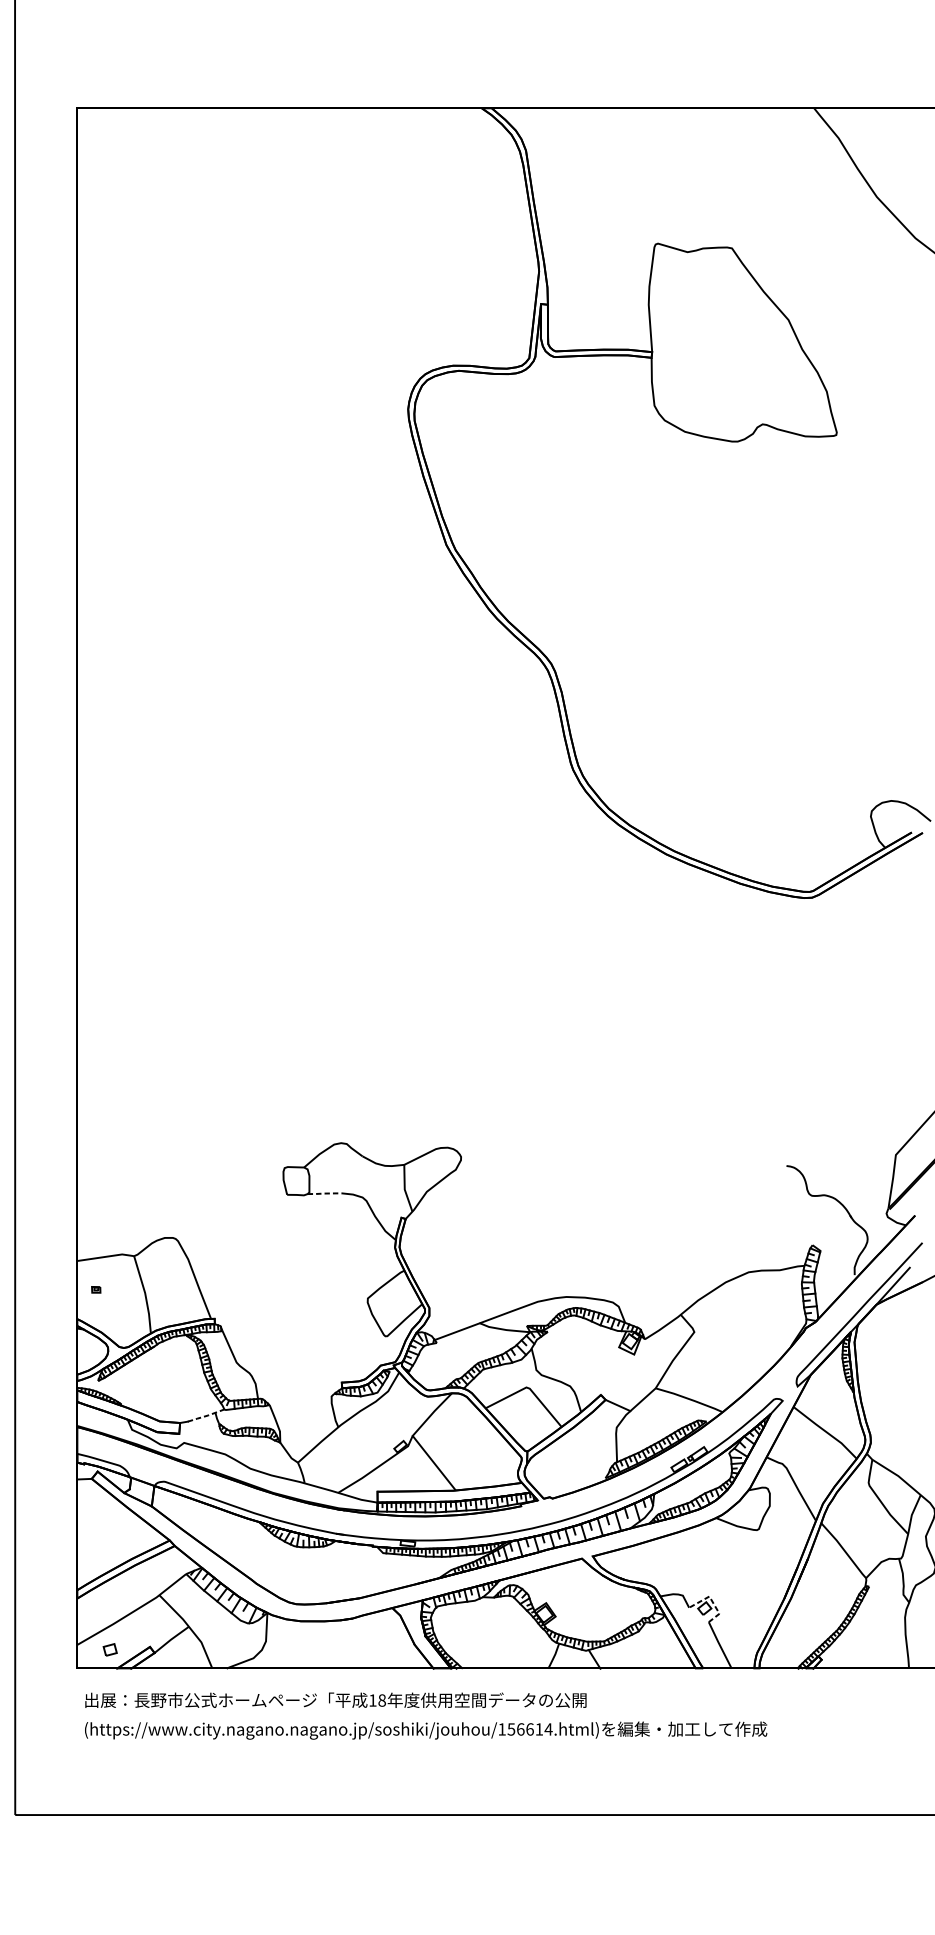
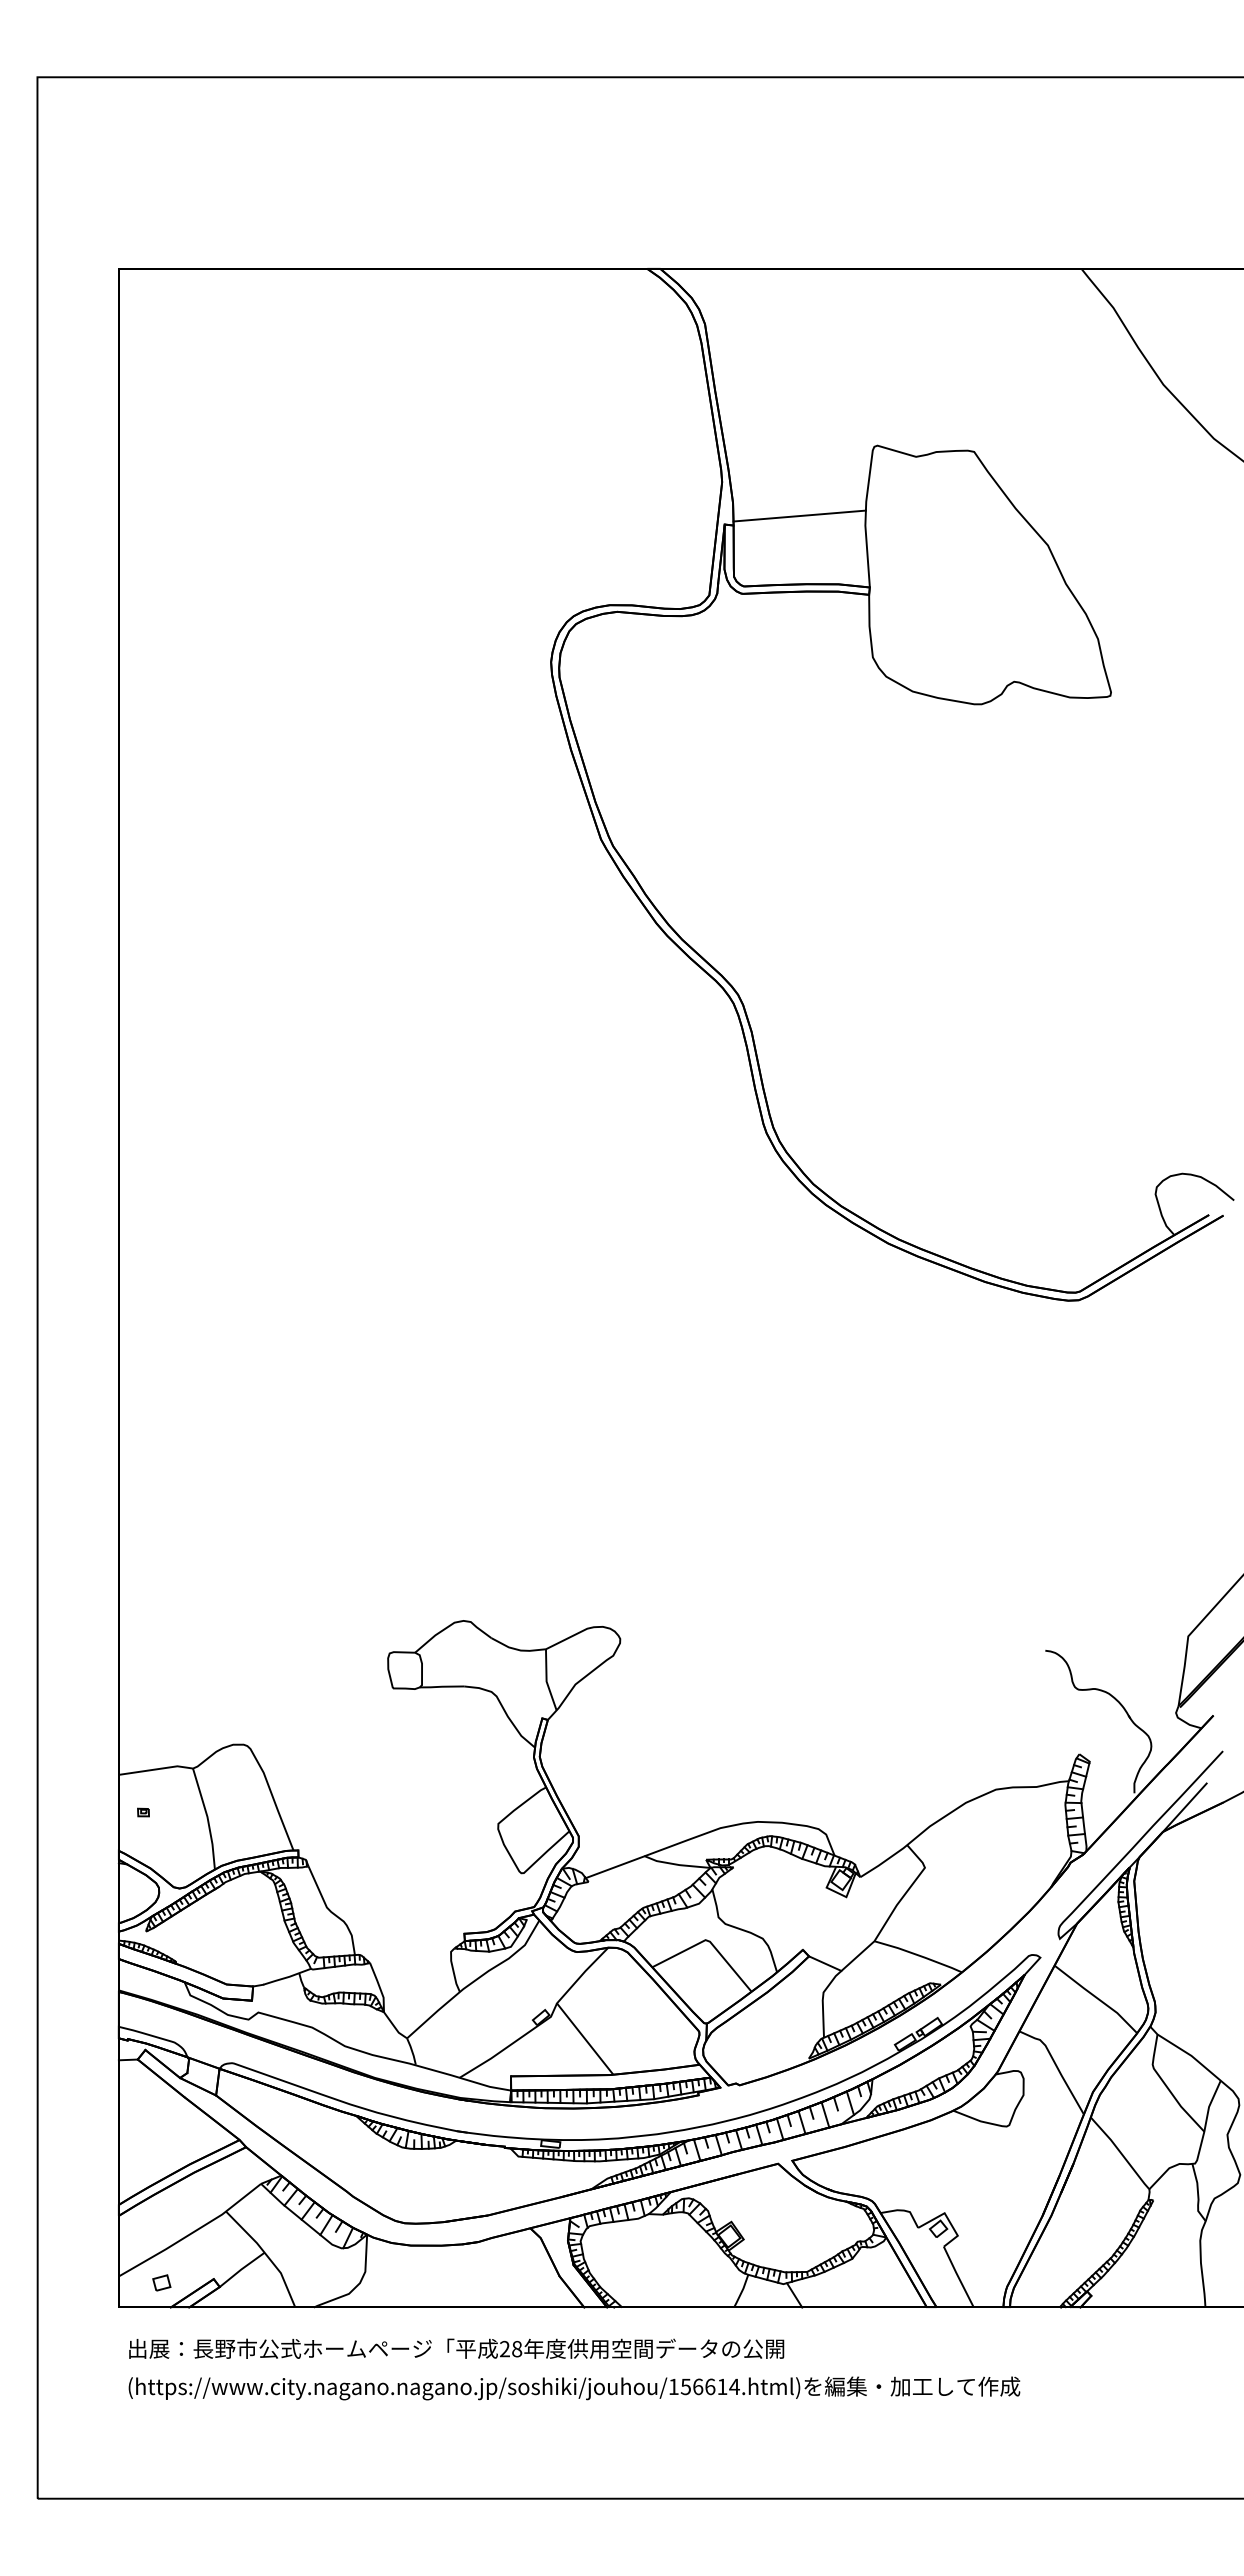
line: (598, 297) -> (799, 515), added
line: (325, 1193) -> (442, 1686), dashed -> solid
line: (206, 1416) -> (287, 1977), dashed -> solid
line: (712, 1601) -> (948, 2219), dashed -> solid
text: (372, 1700) -> (504, 2348), 18 -> 28

